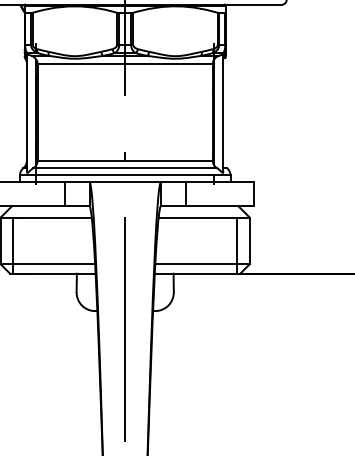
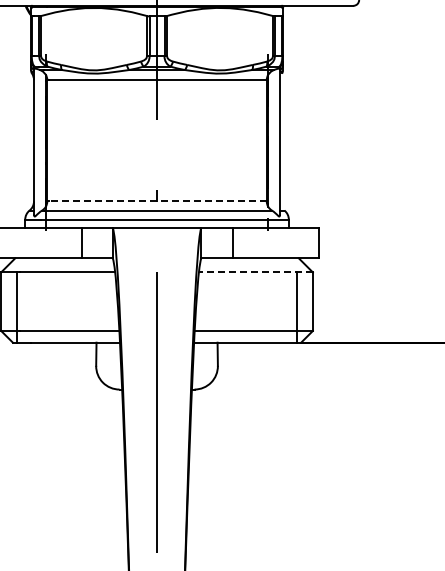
line: (125, 160) -> (157, 201), solid -> dashed
line: (203, 217) -> (255, 272), solid -> dashed

